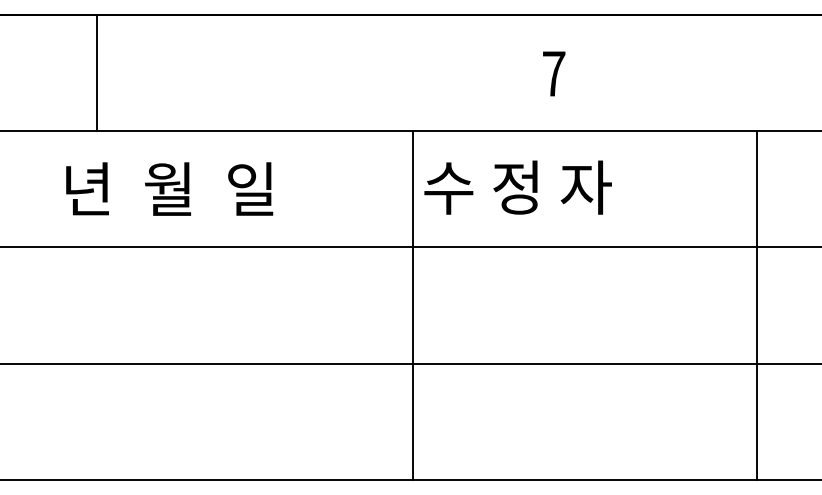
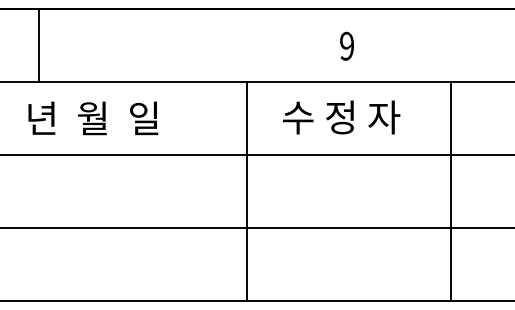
line: (96, 72) -> (38, 45), moved
text: (554, 72) -> (347, 45), 7 -> 9
text: (517, 187) -> (341, 117), moved
text: (169, 189) -> (93, 118), moved
line: (412, 305) -> (246, 191), moved
line: (757, 305) -> (450, 191), moved

